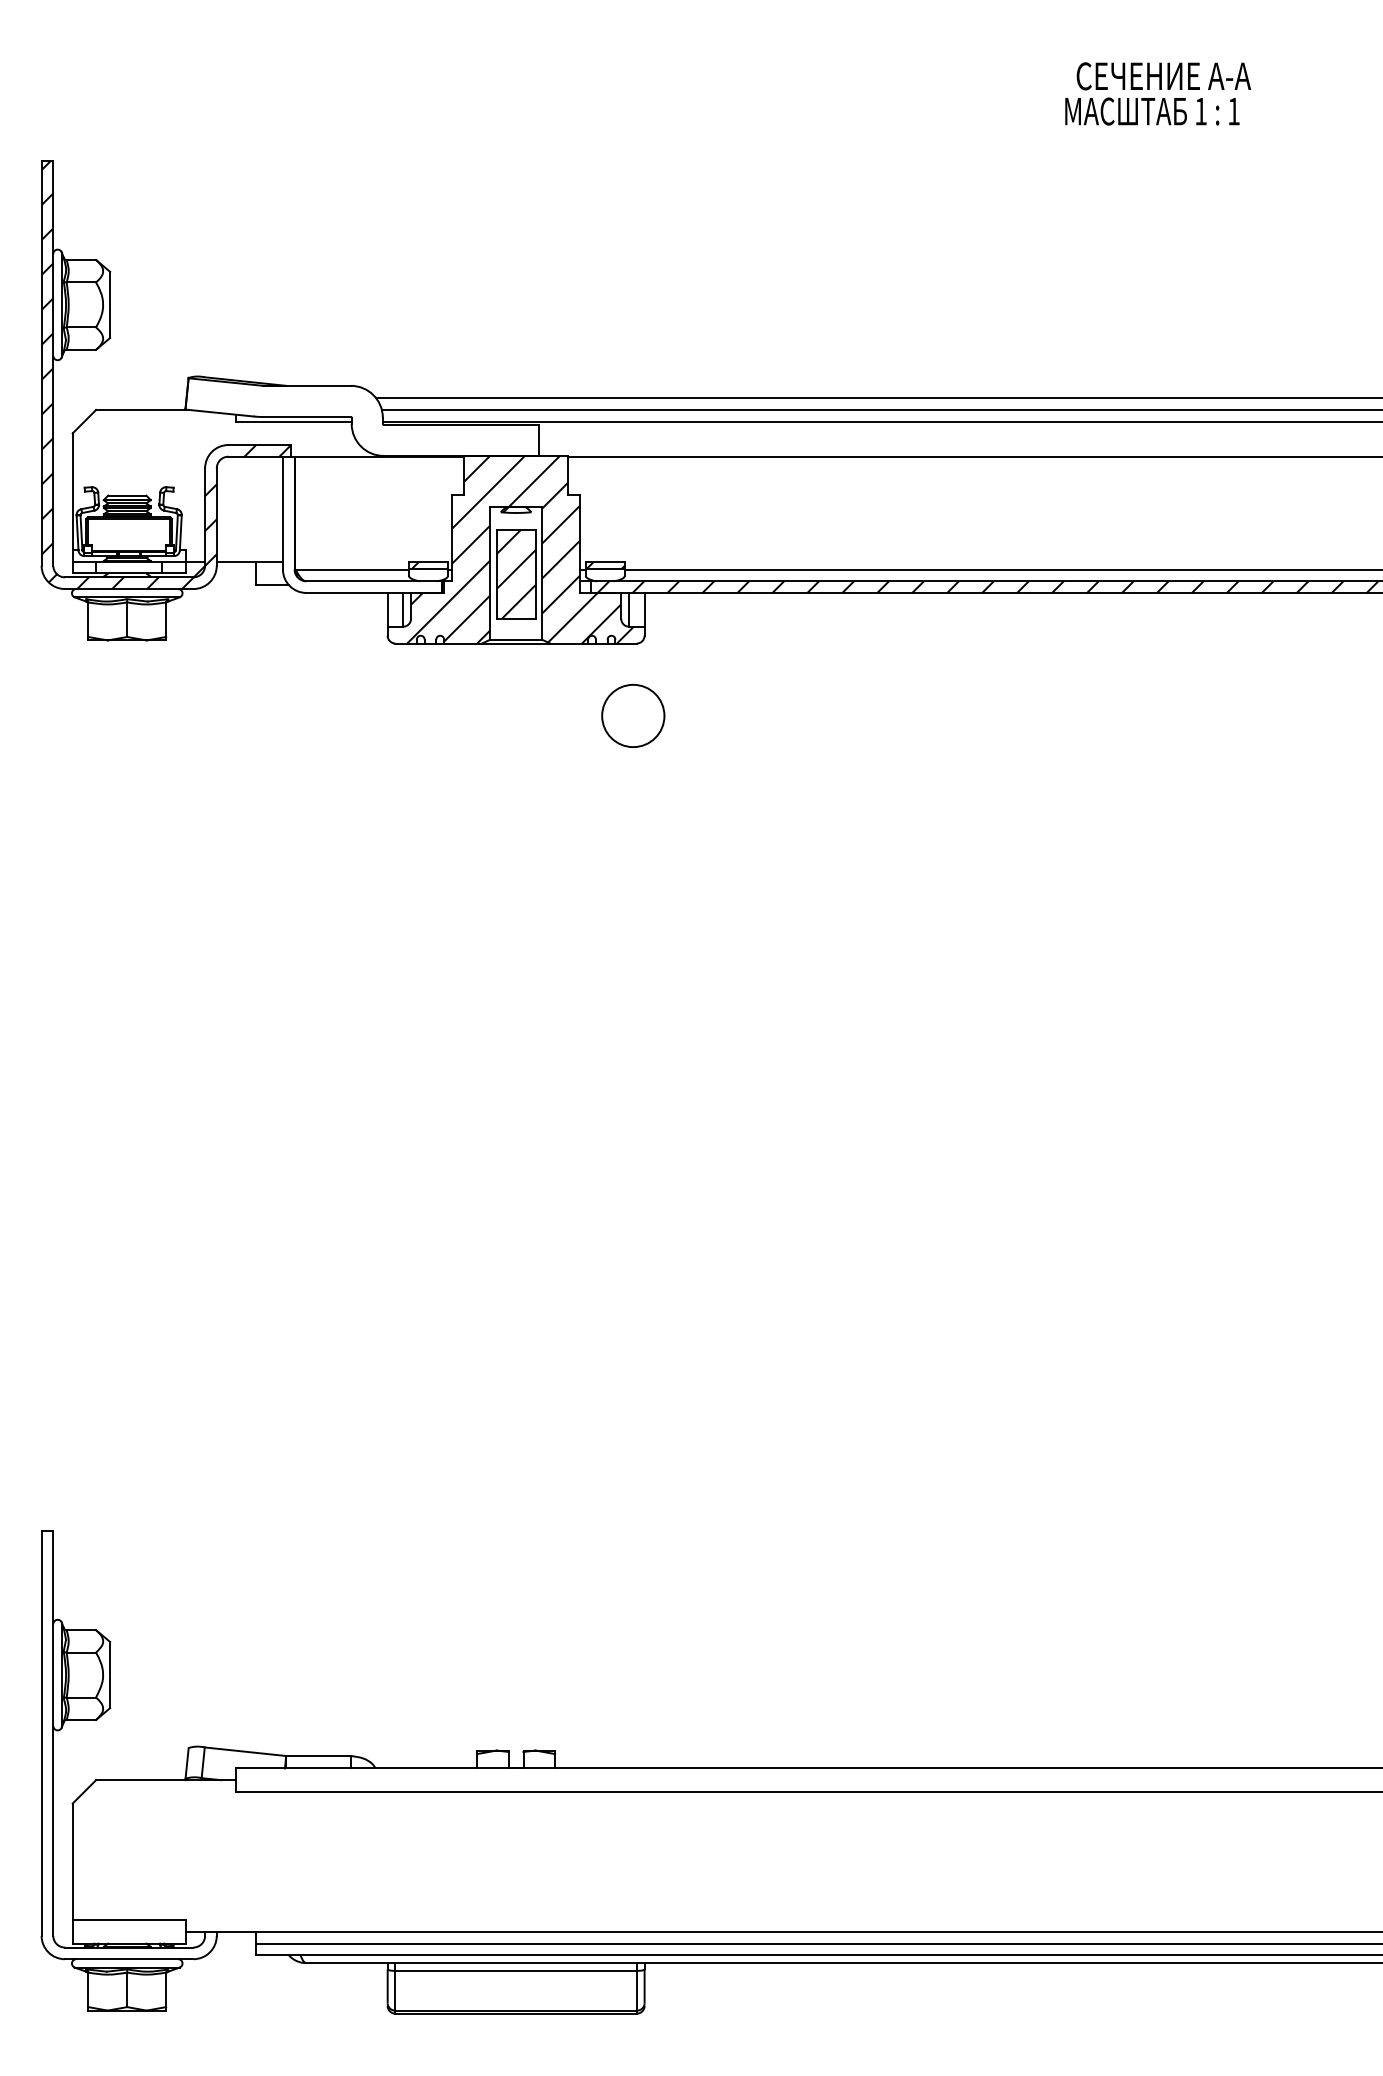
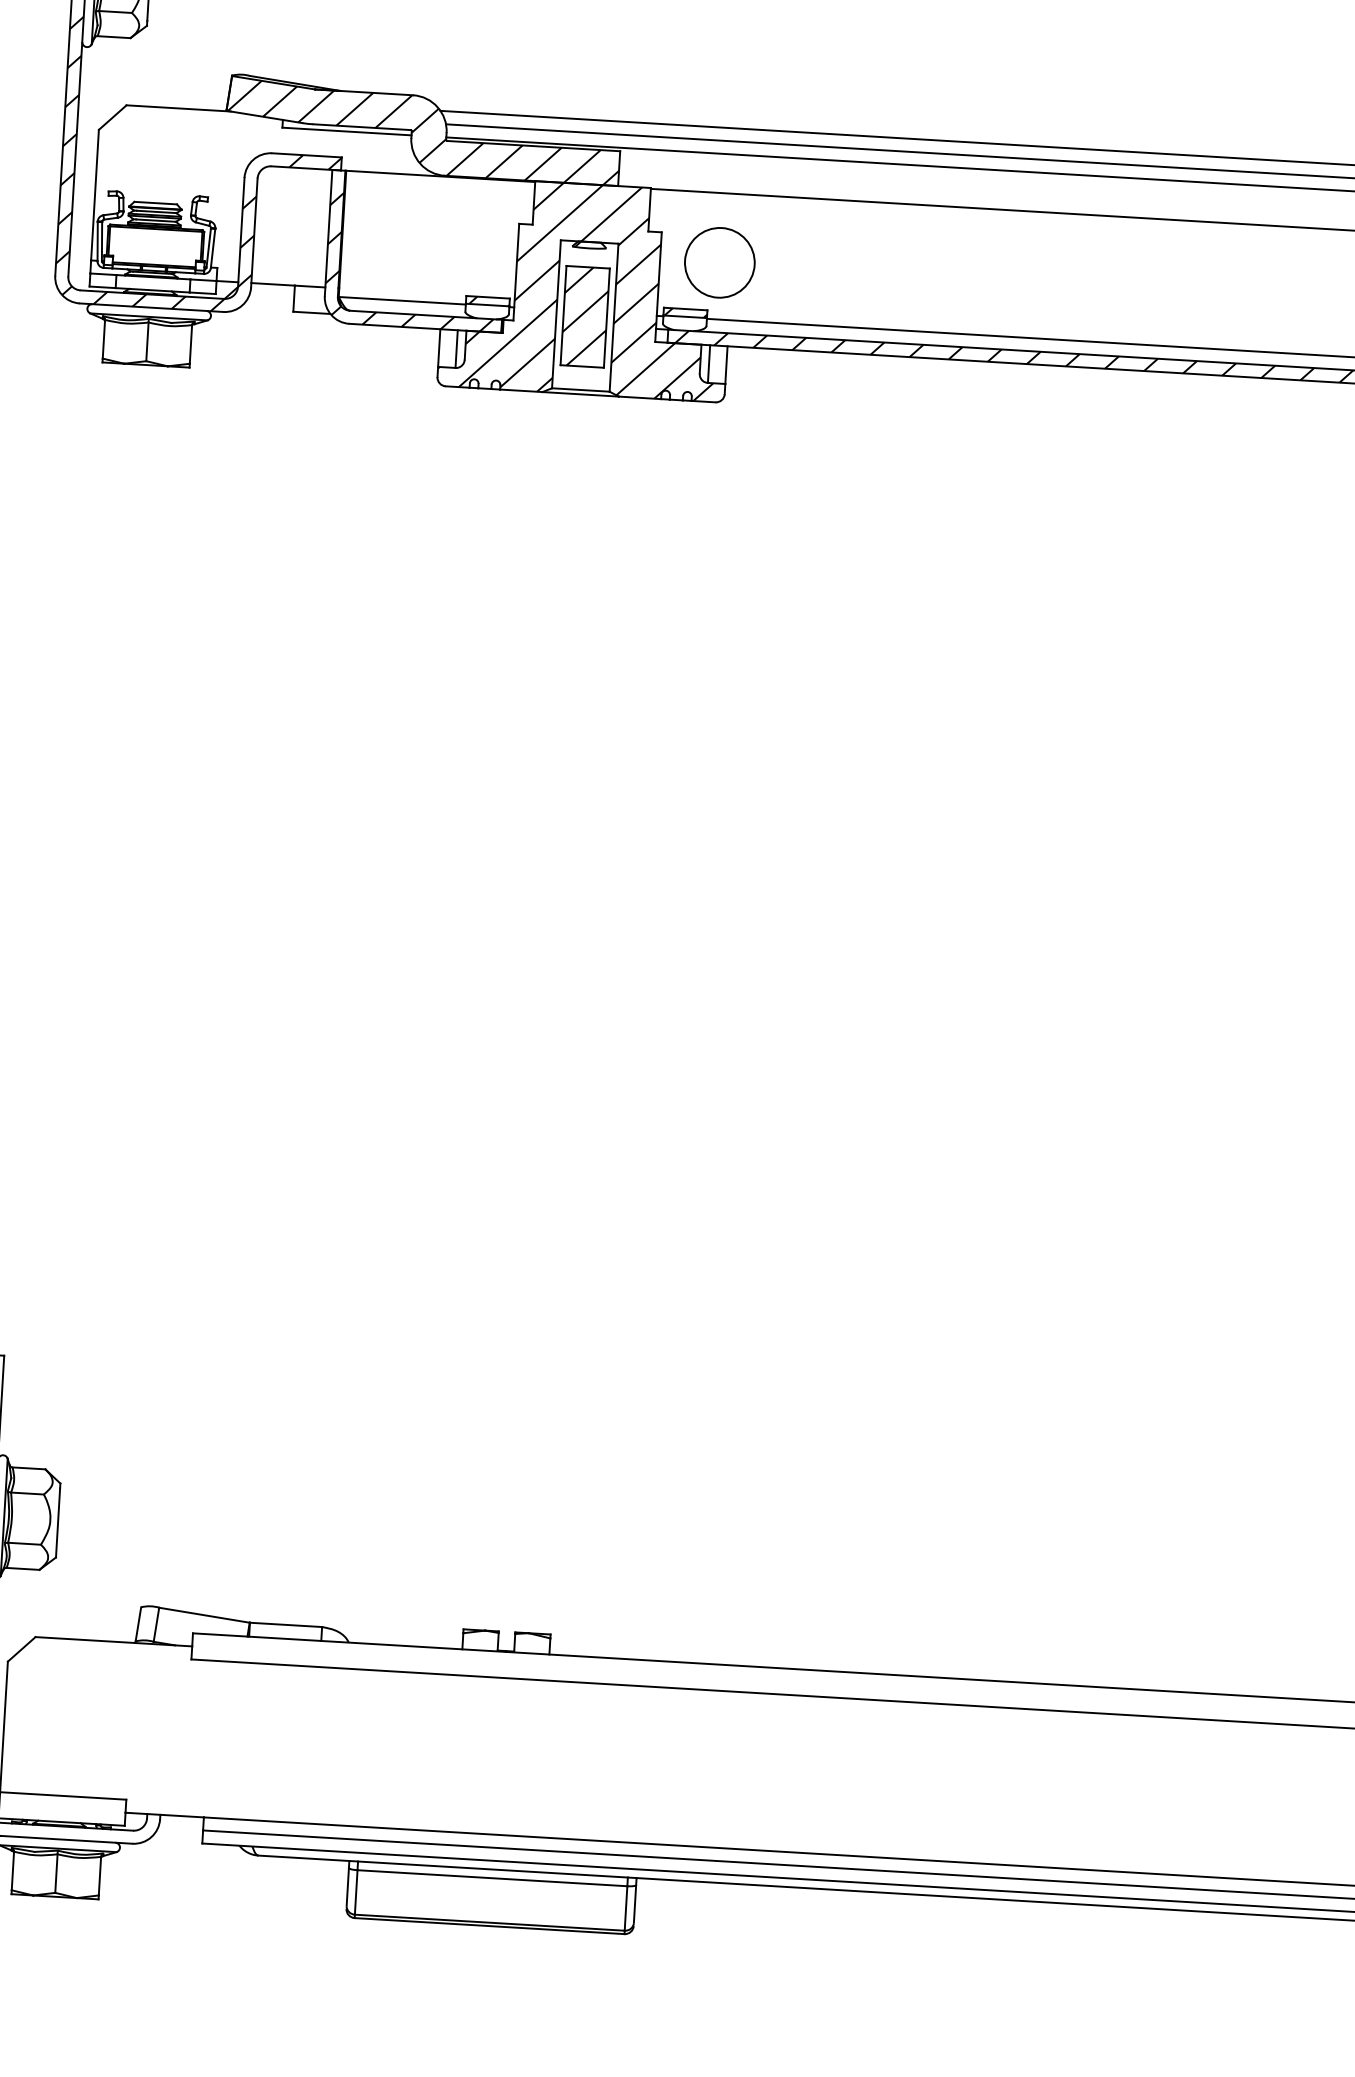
hatch: (362, 418) -> (423, 132), added
hatch: (358, 534) -> (411, 261), added
circle: (633, 715) -> (720, 262), moved

